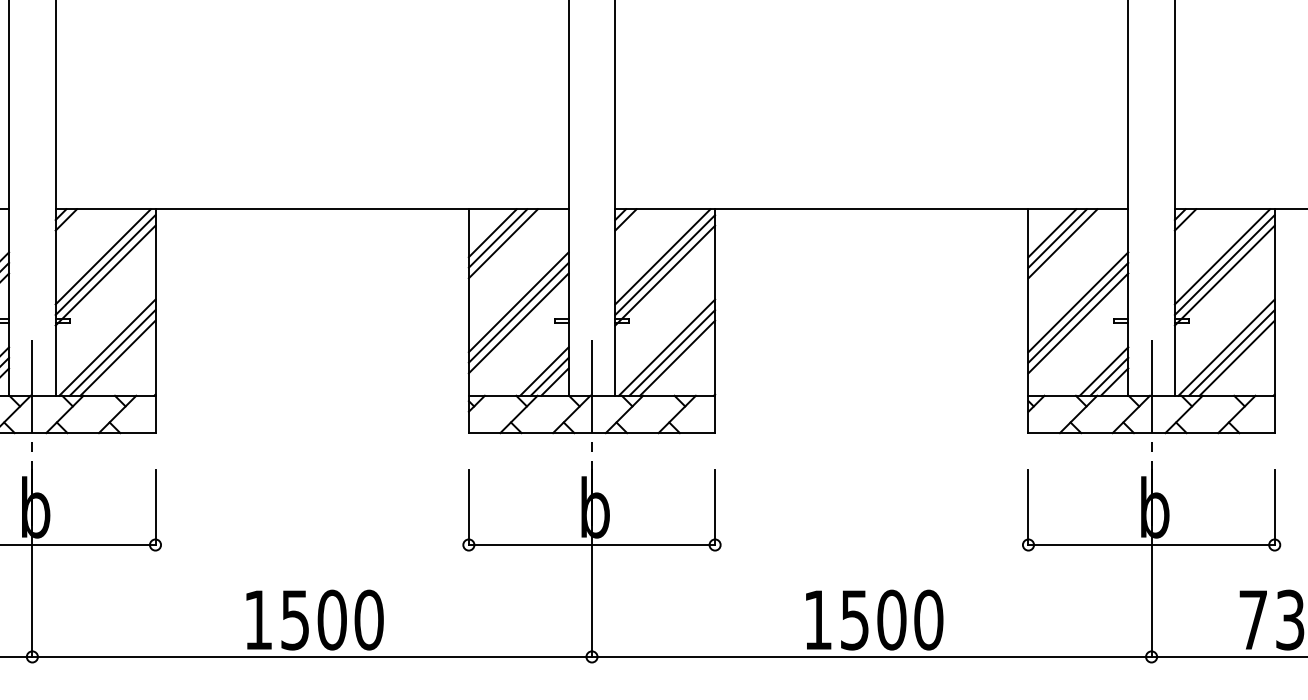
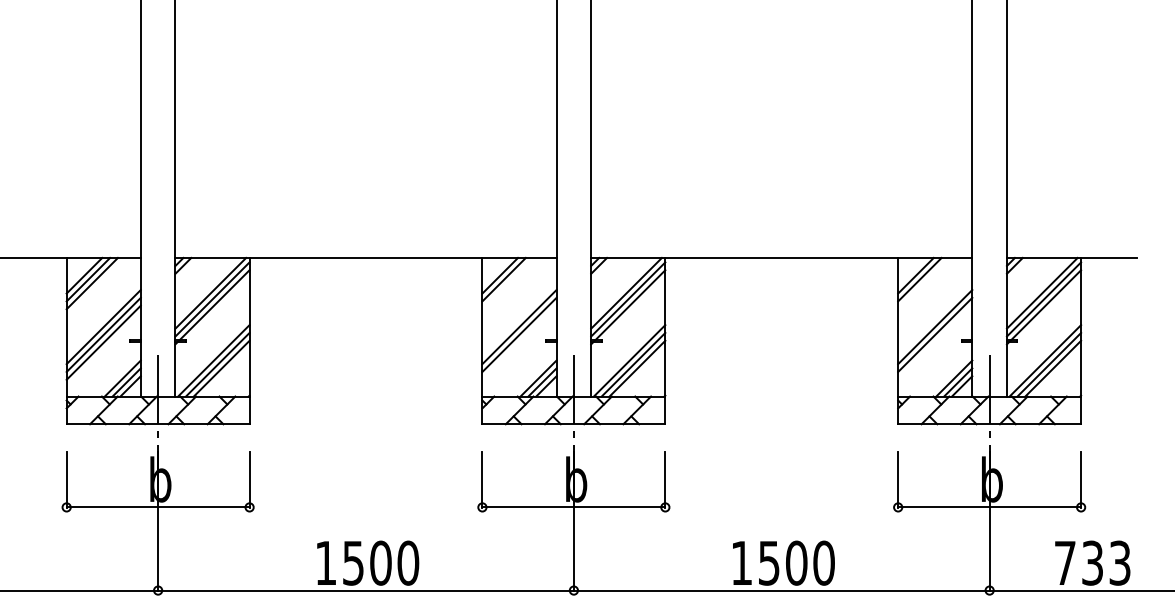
line: (502, 243) -> (507, 283), removed
line: (1062, 243) -> (923, 283), removed
line: (518, 323) -> (519, 342), removed
line: (1078, 323) -> (935, 342), removed

